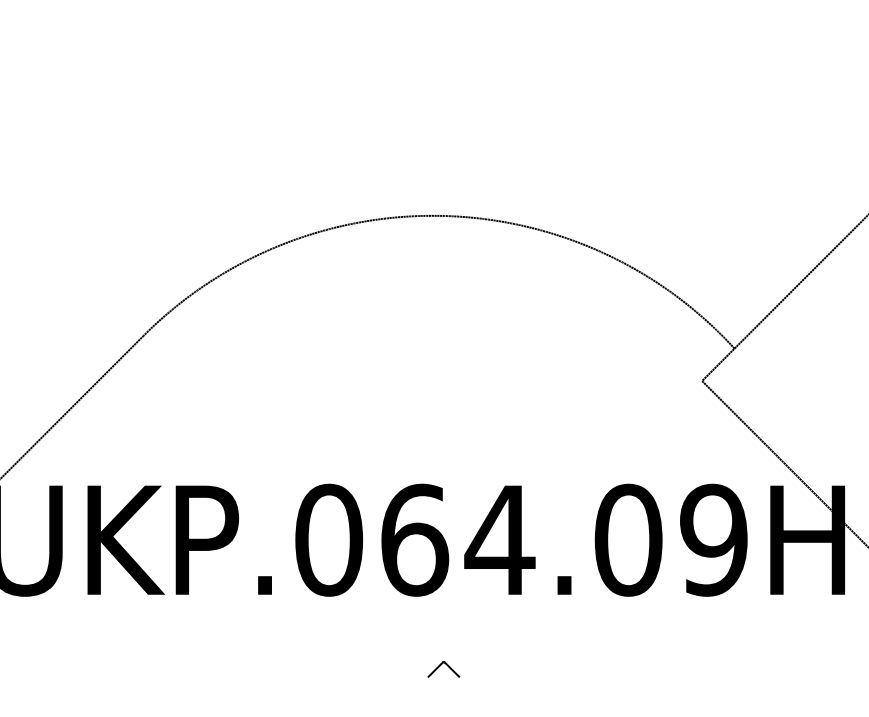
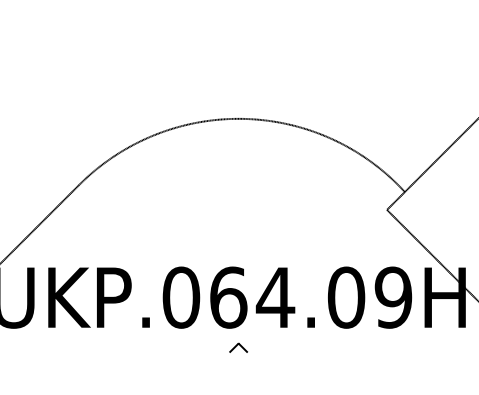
part: (443, 668) -> (238, 347), moved

